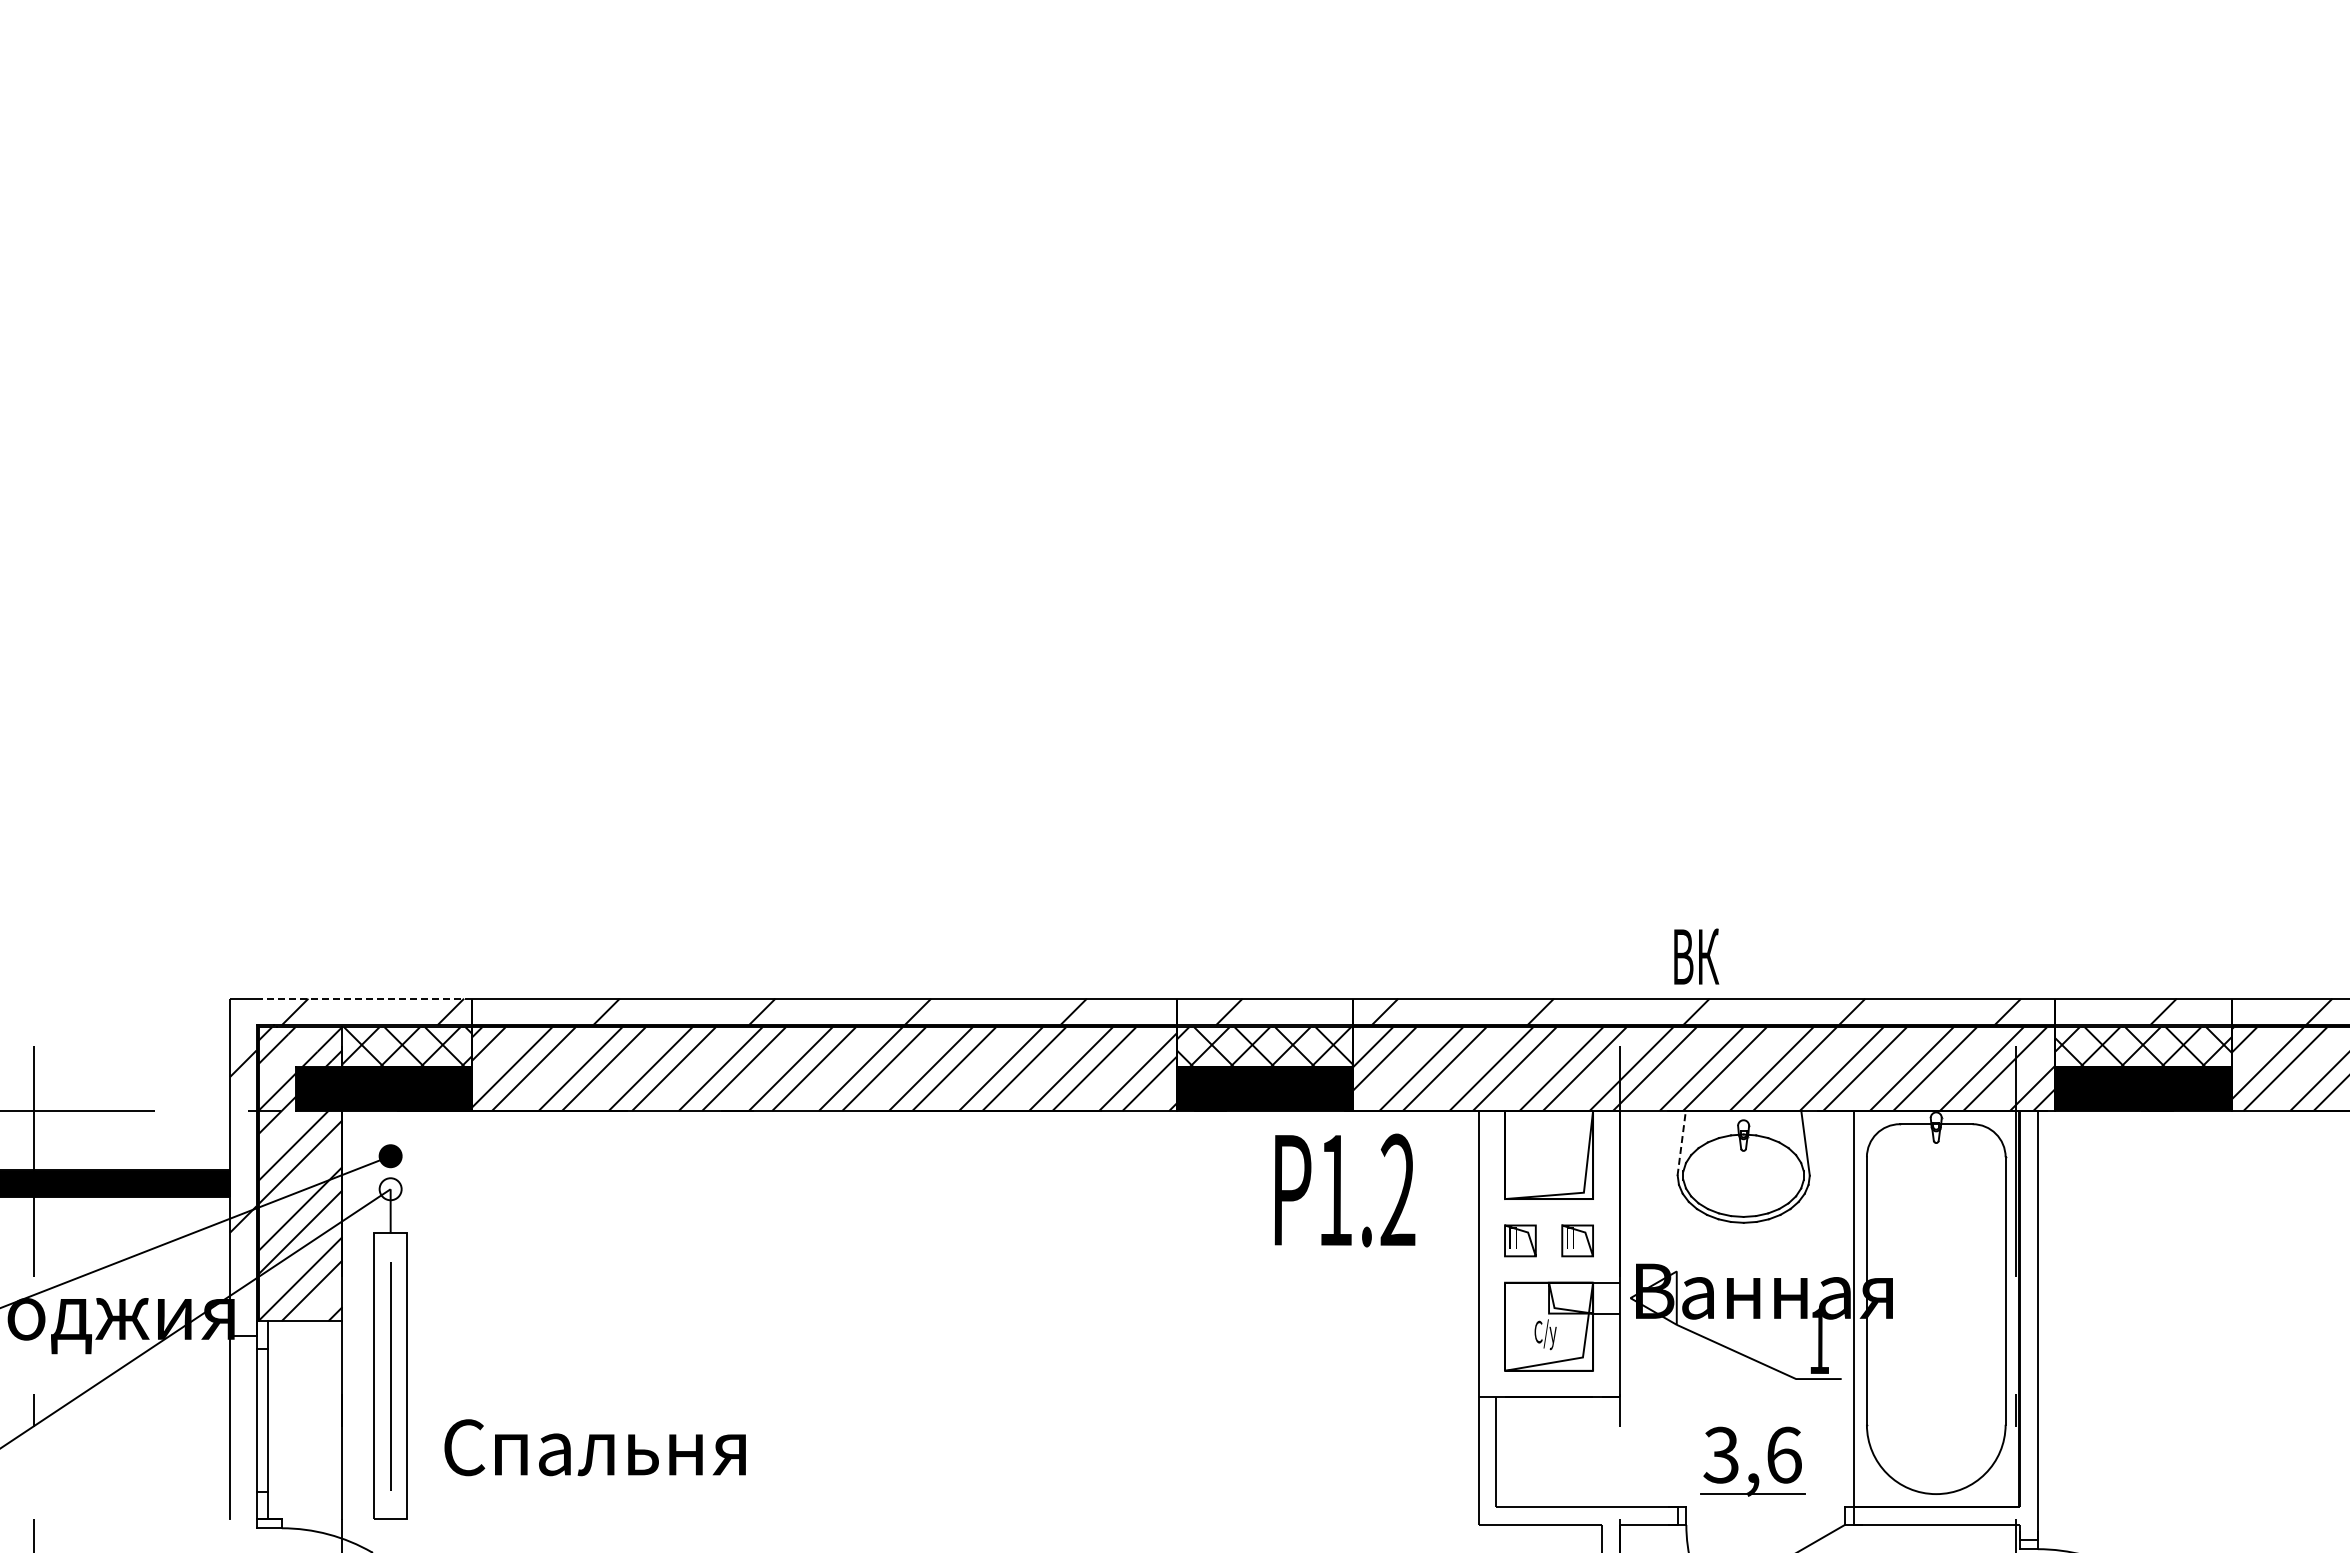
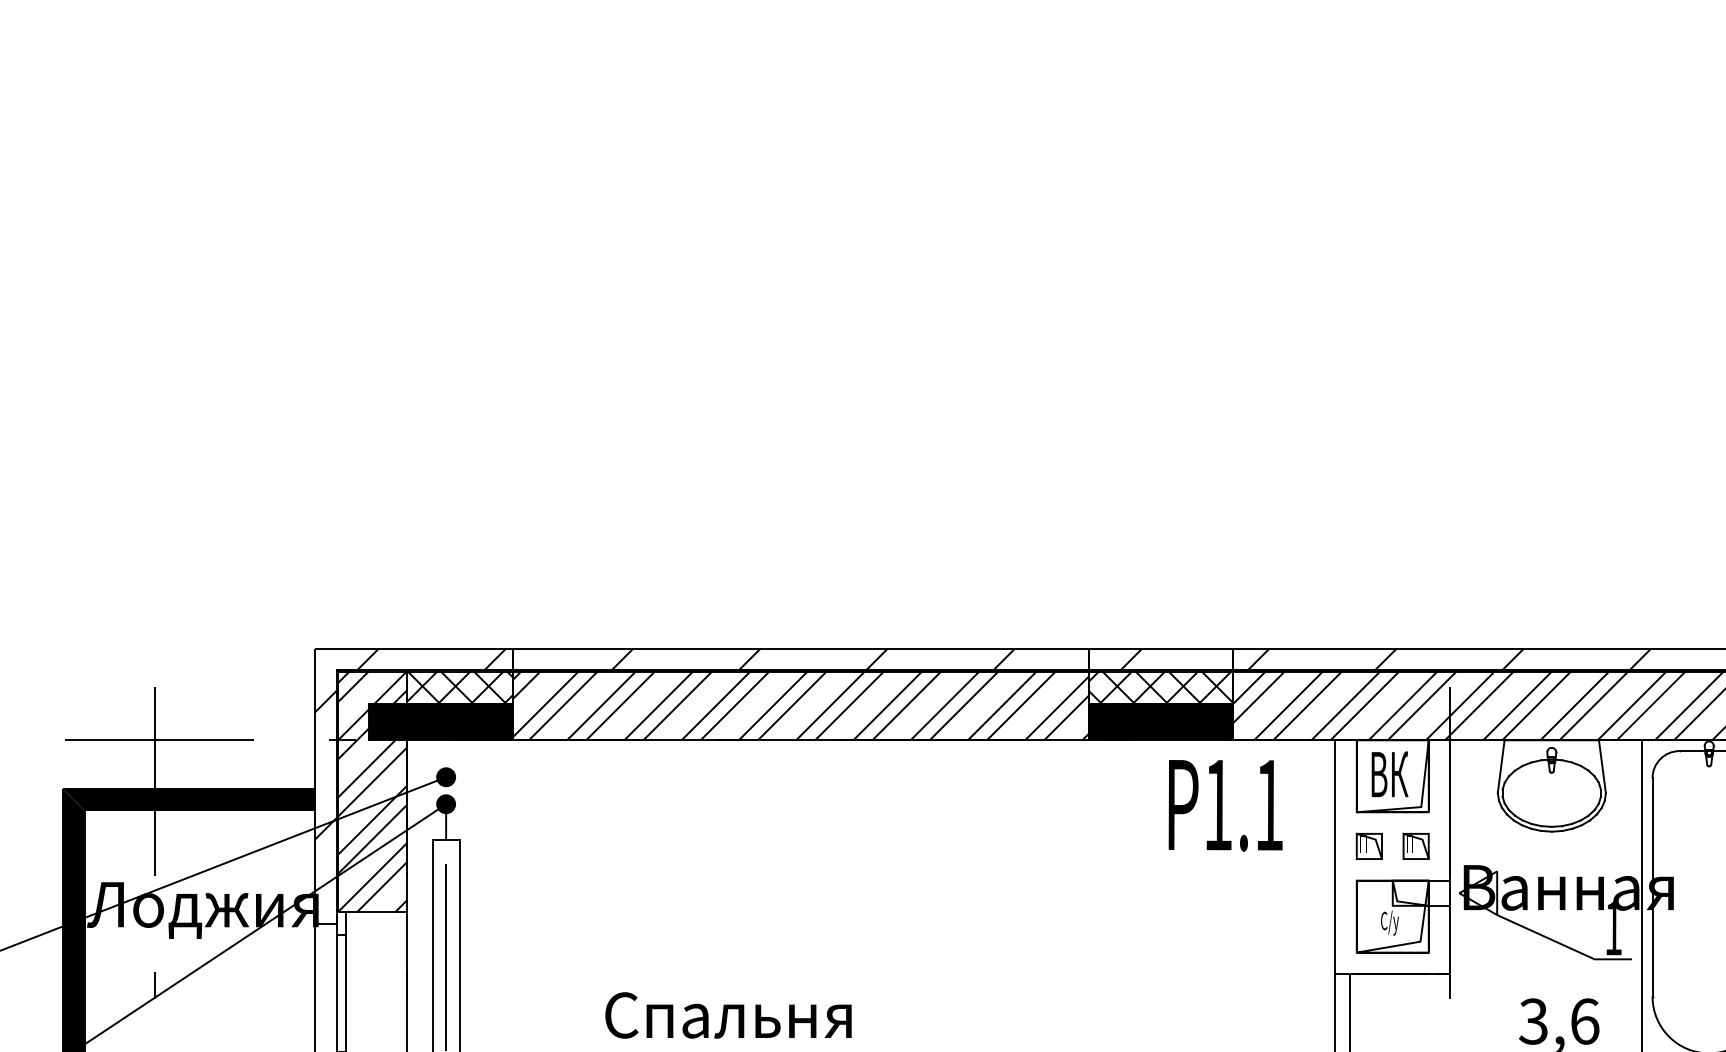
text: (1696, 956) -> (1389, 774), moved
line: (364, 998) -> (424, 648), dashed -> solid
line: (1681, 1143) -> (1501, 766), dashed -> solid
fill: (390, 1189) -> (446, 804), added
text: (1397, 1189) -> (1268, 804), 1.2 -> 1.1
text: (594, 1447) -> (727, 1015), moved

